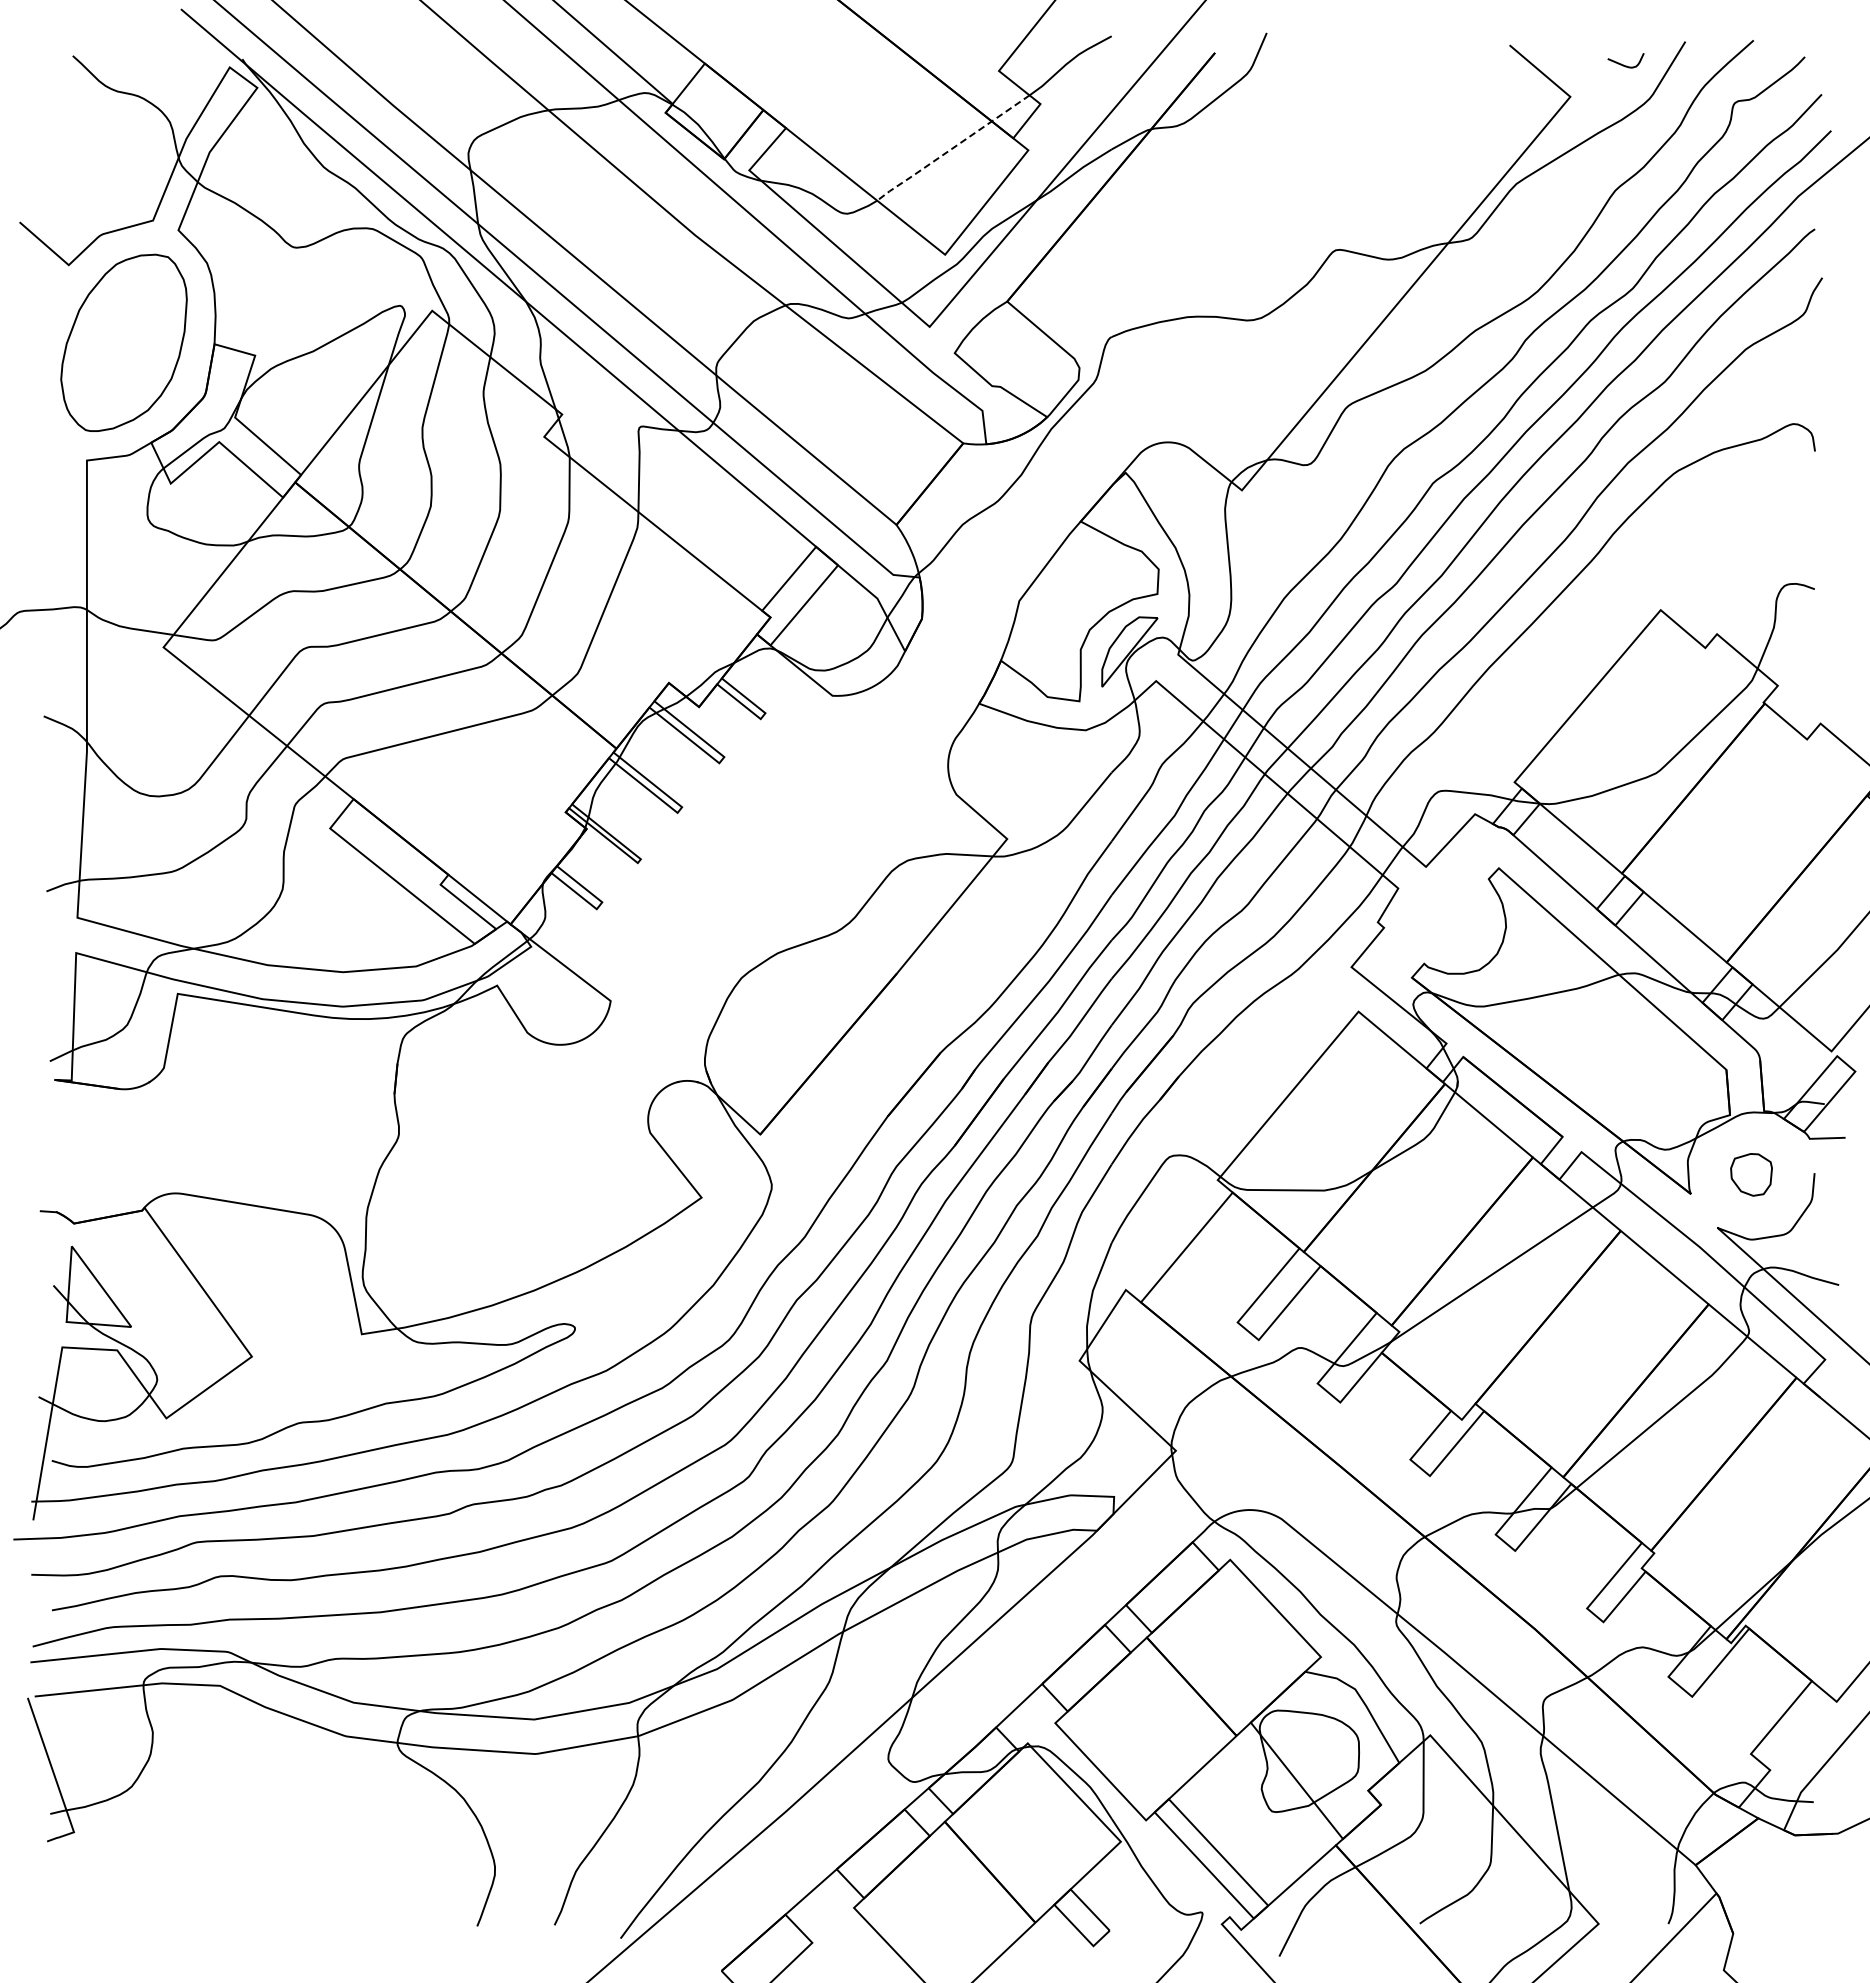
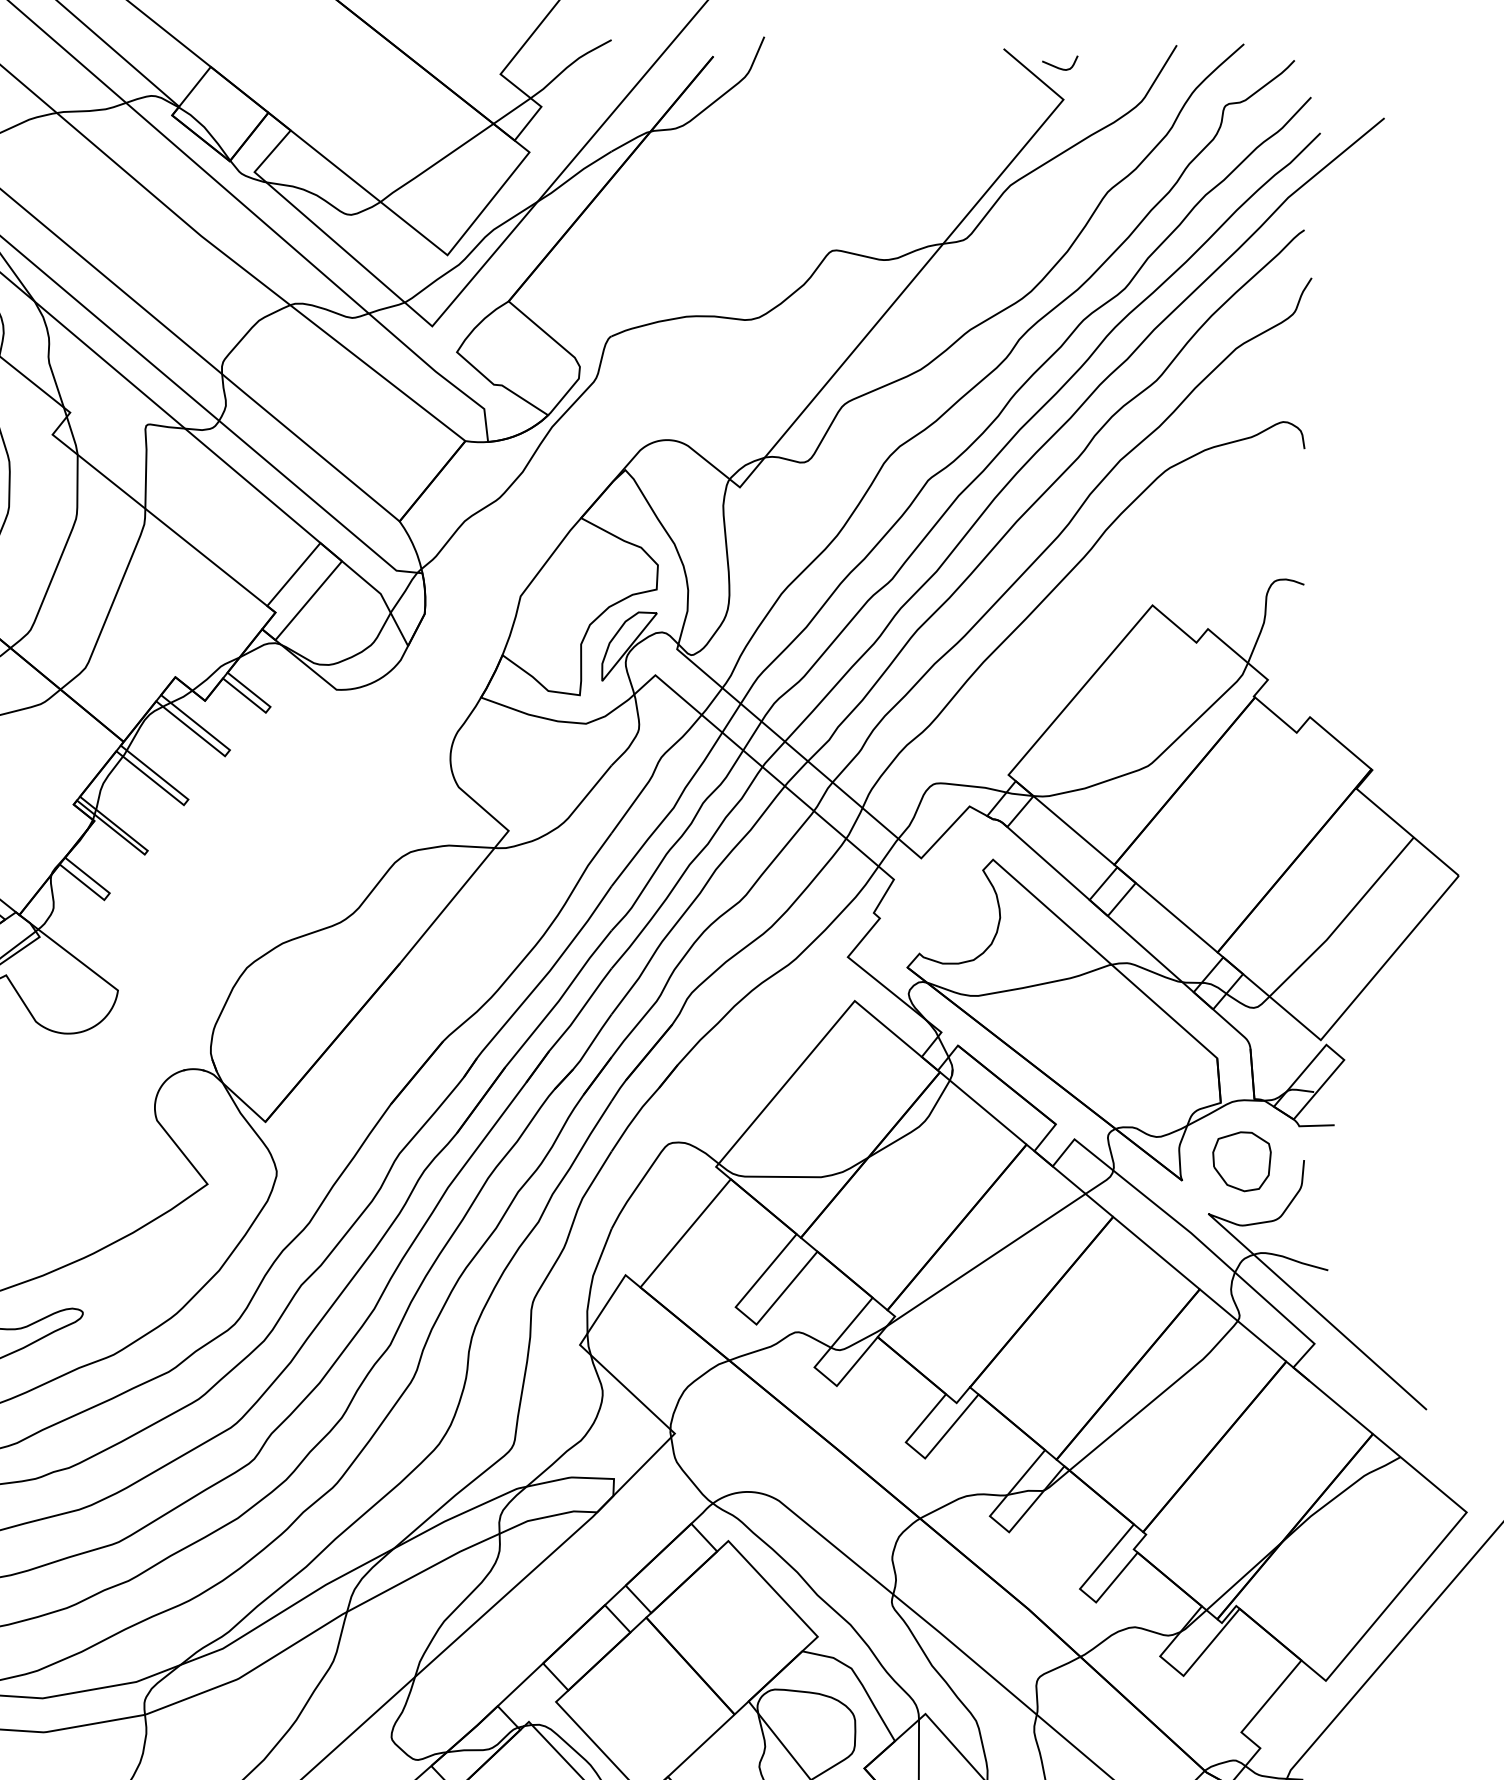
curve: (1623, 64) -> (1057, 66), moved
line: (951, 149) -> (453, 151), dashed -> solid
part: (1751, 1174) -> (1241, 1161), size x1.43

